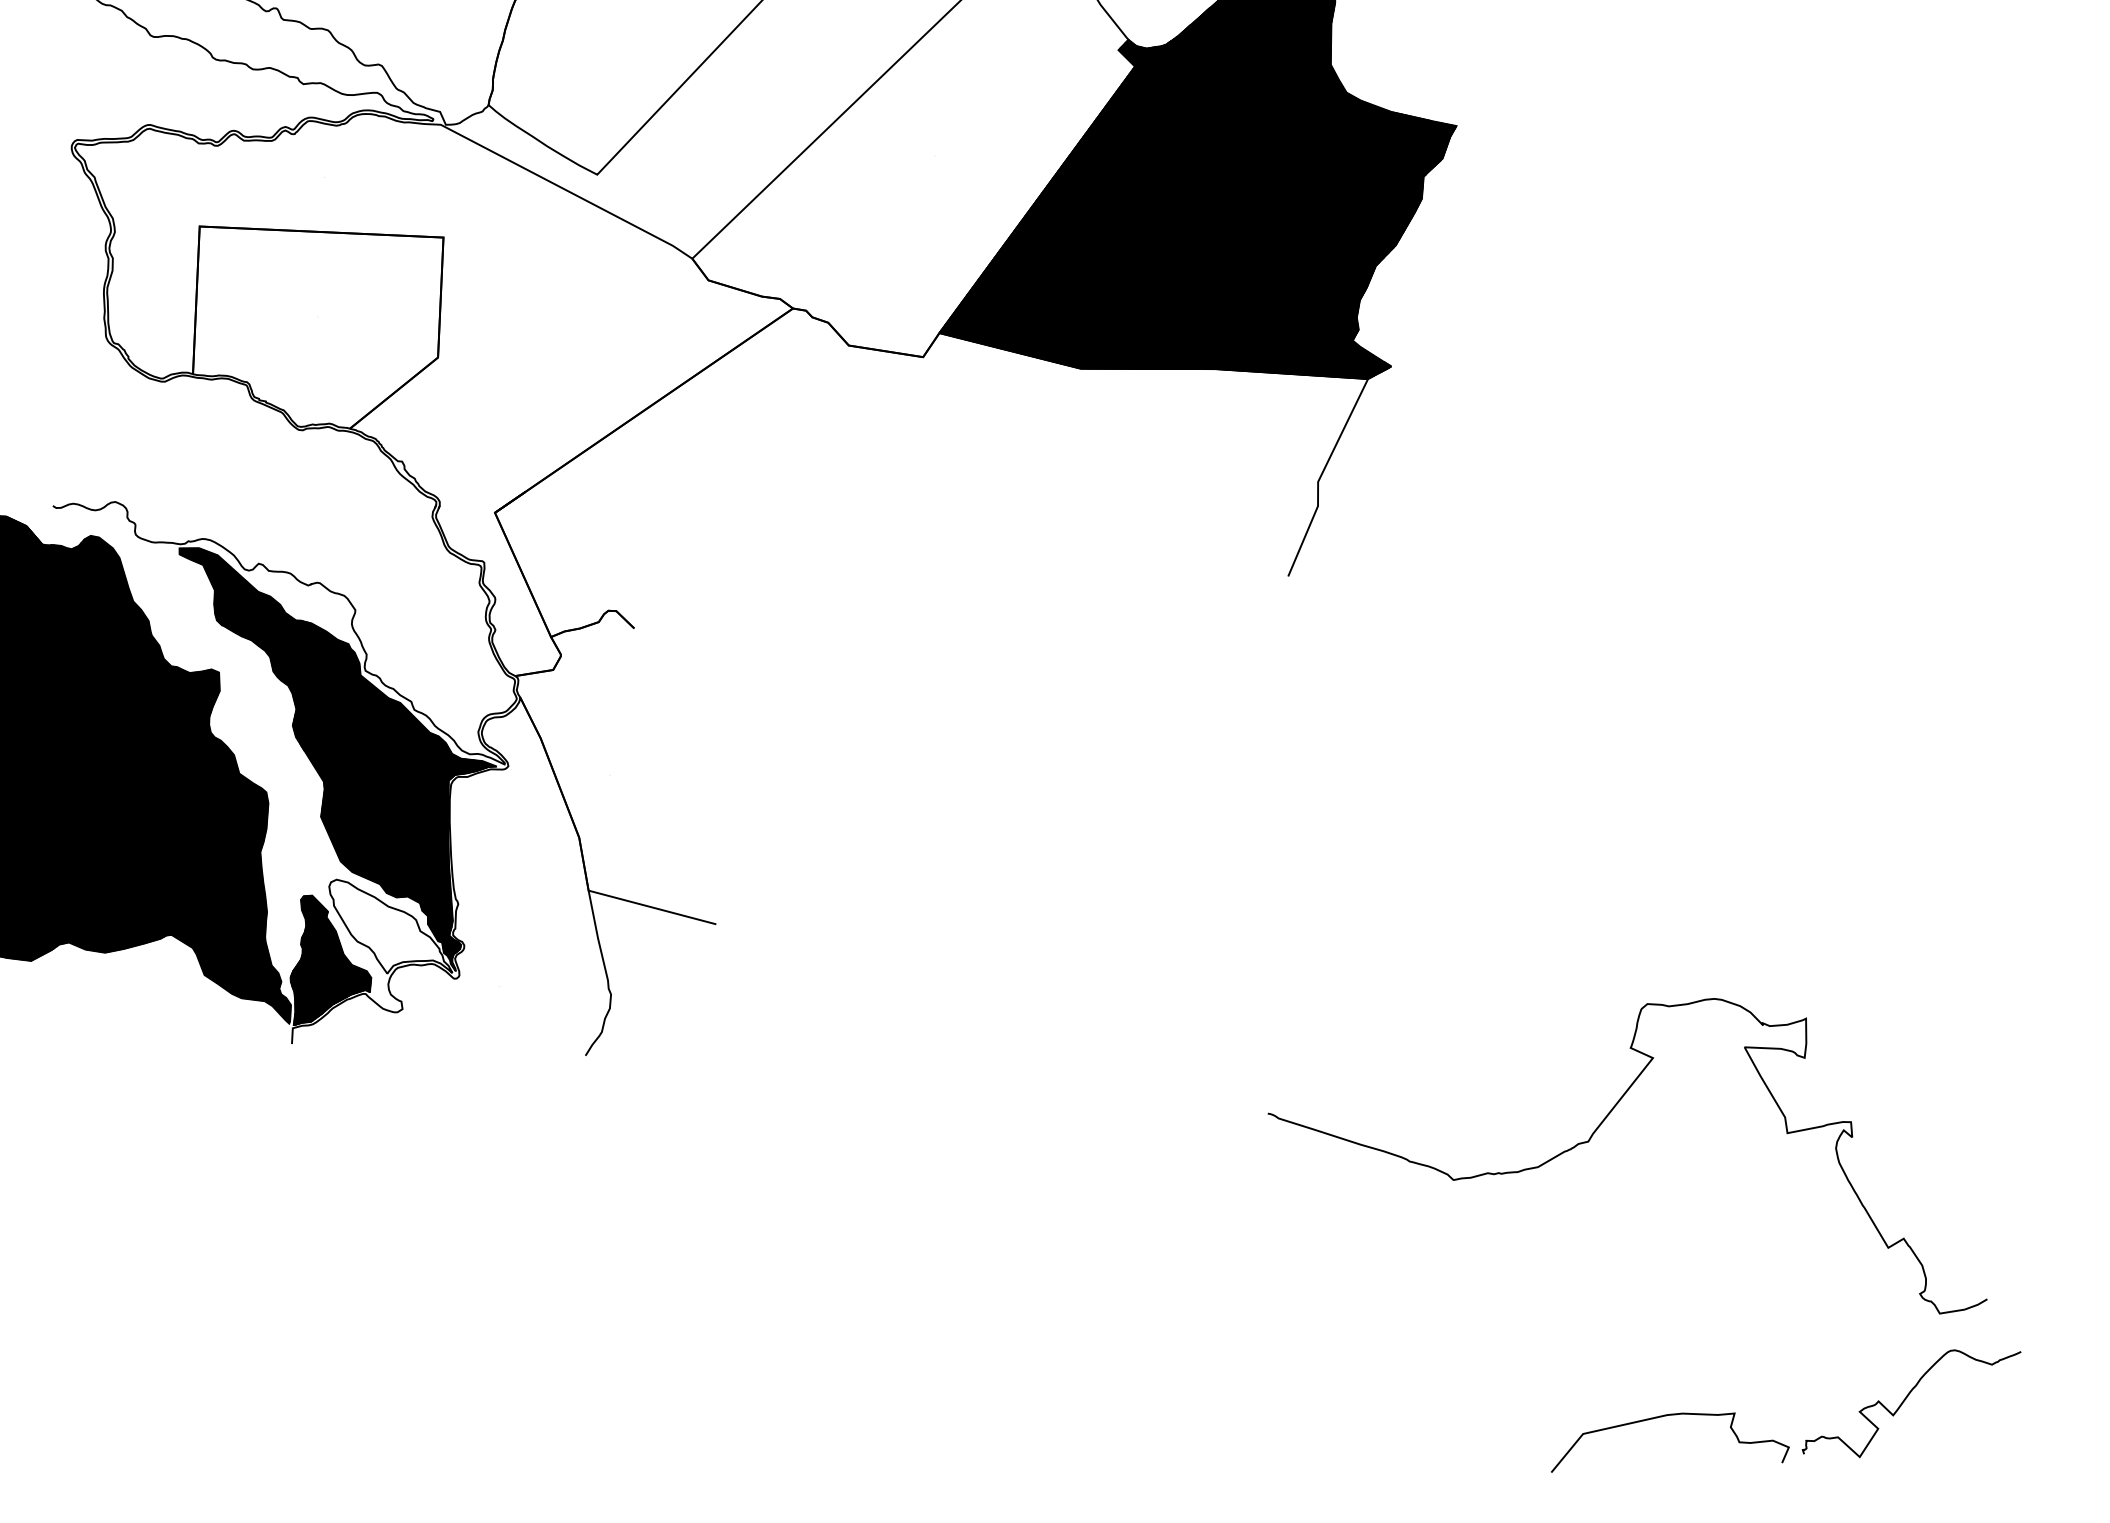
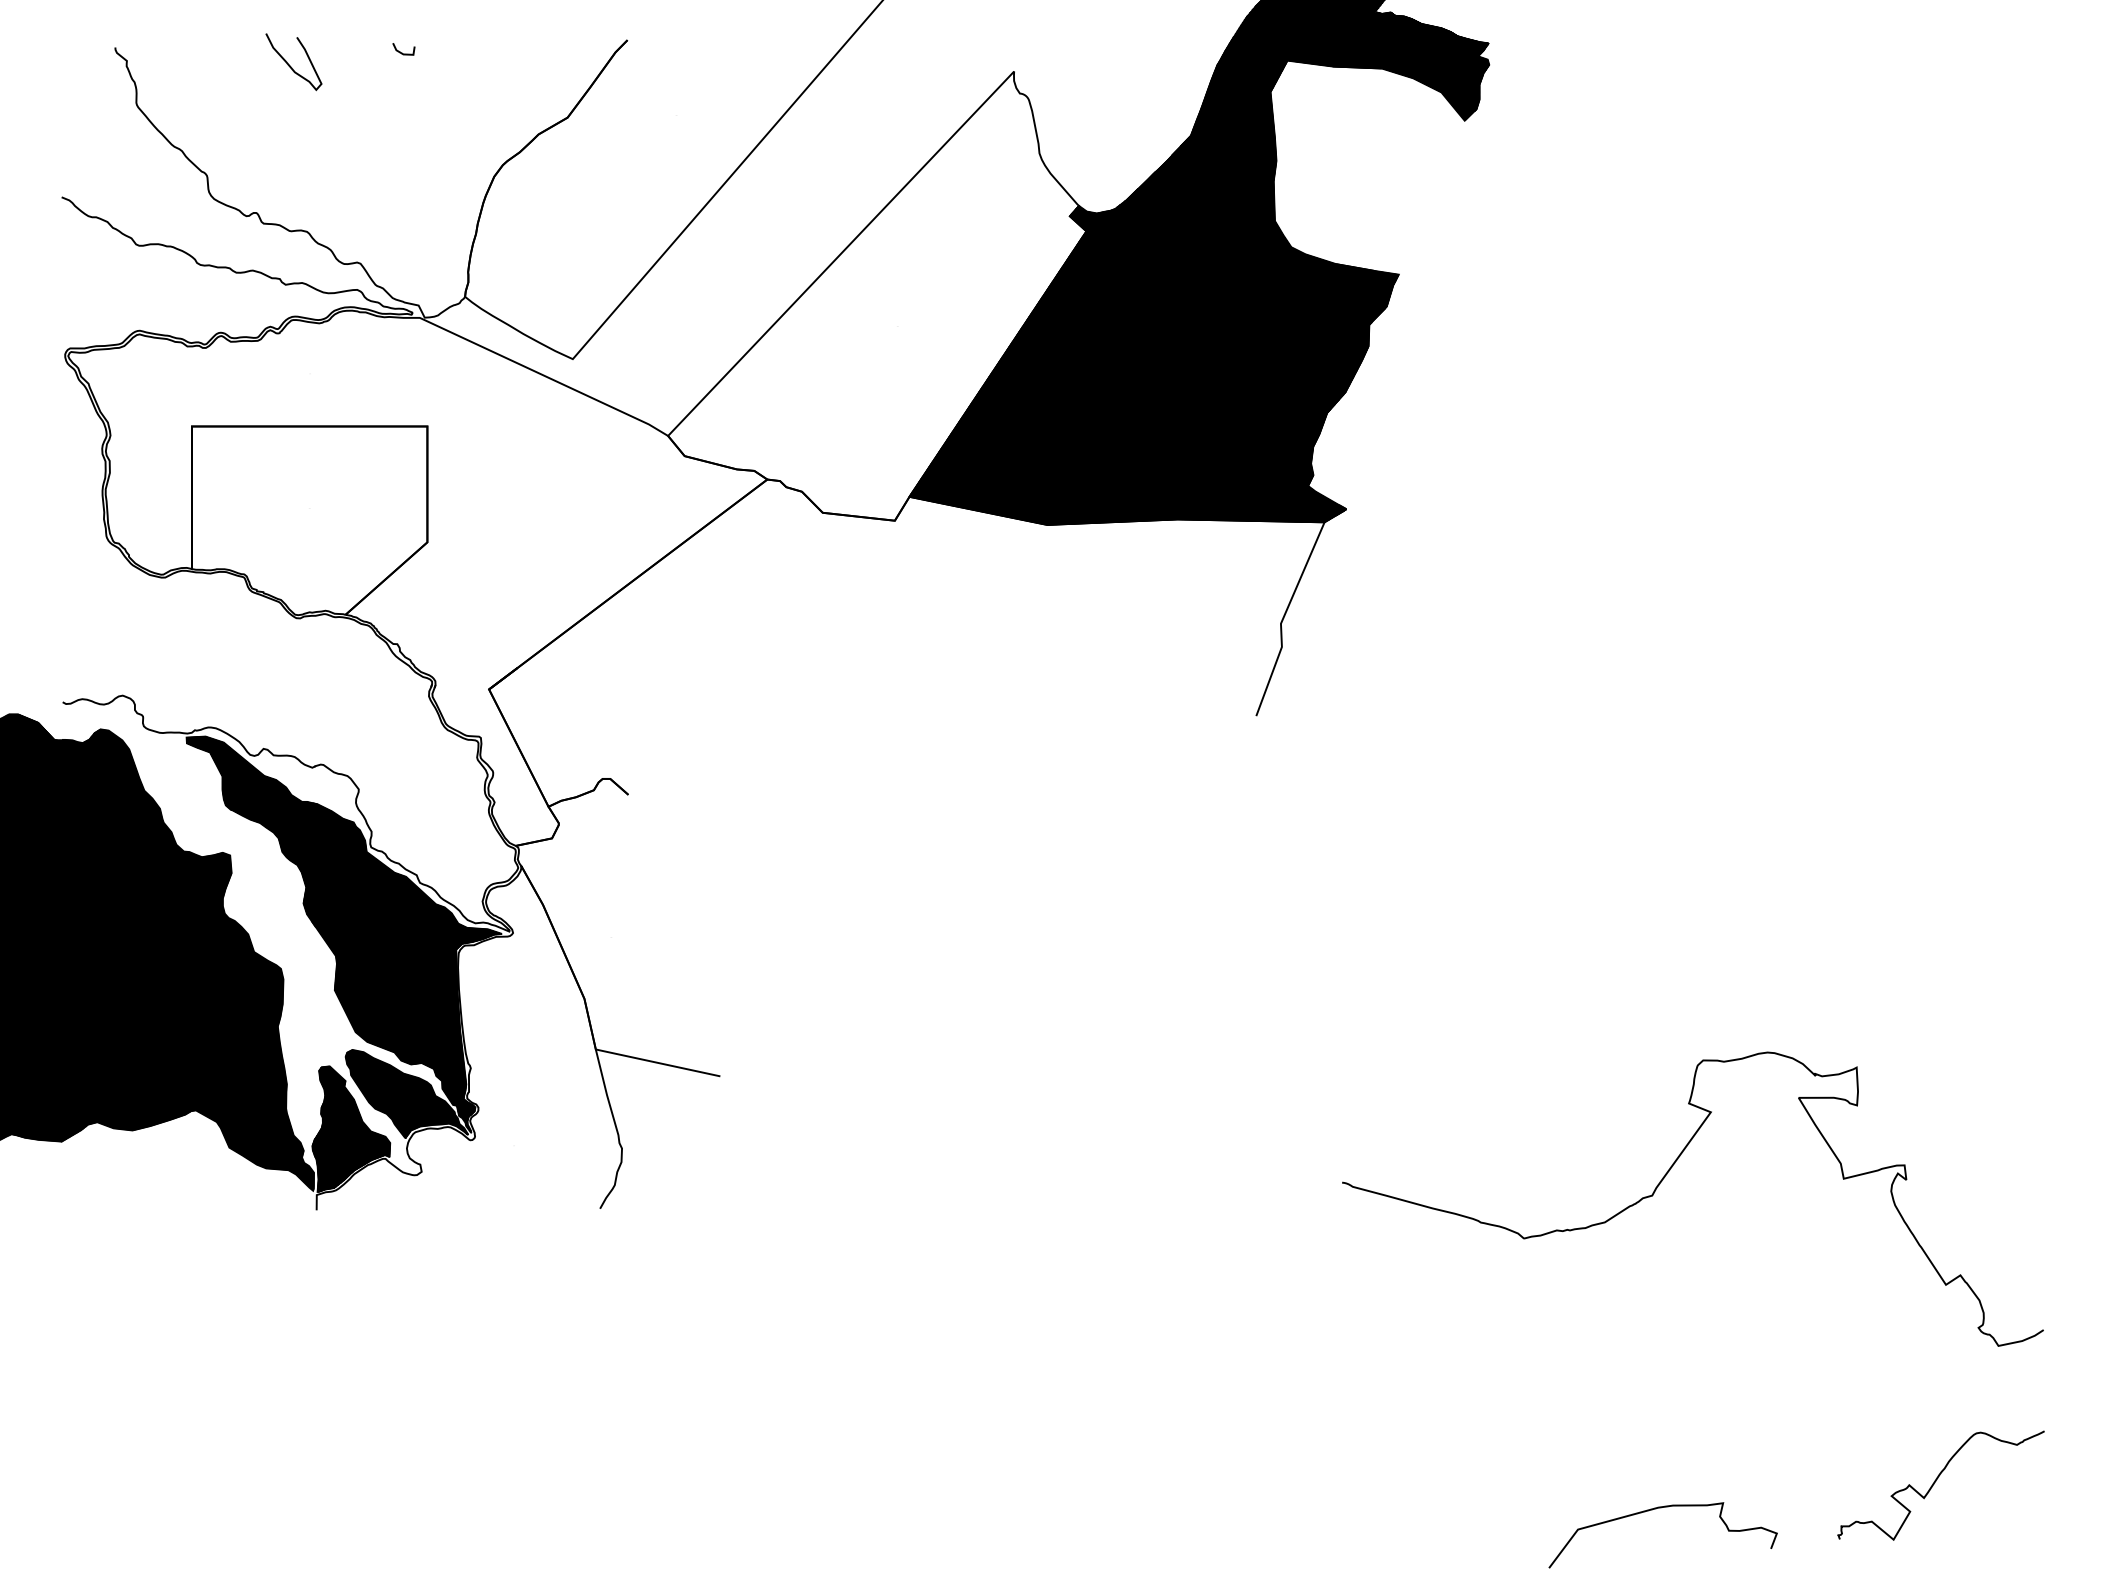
hatch: (390, 927) -> (406, 1093), added
curve: (1602, 1123) -> (1665, 1177), moved
curve: (1906, 1398) -> (1936, 1481), moved

